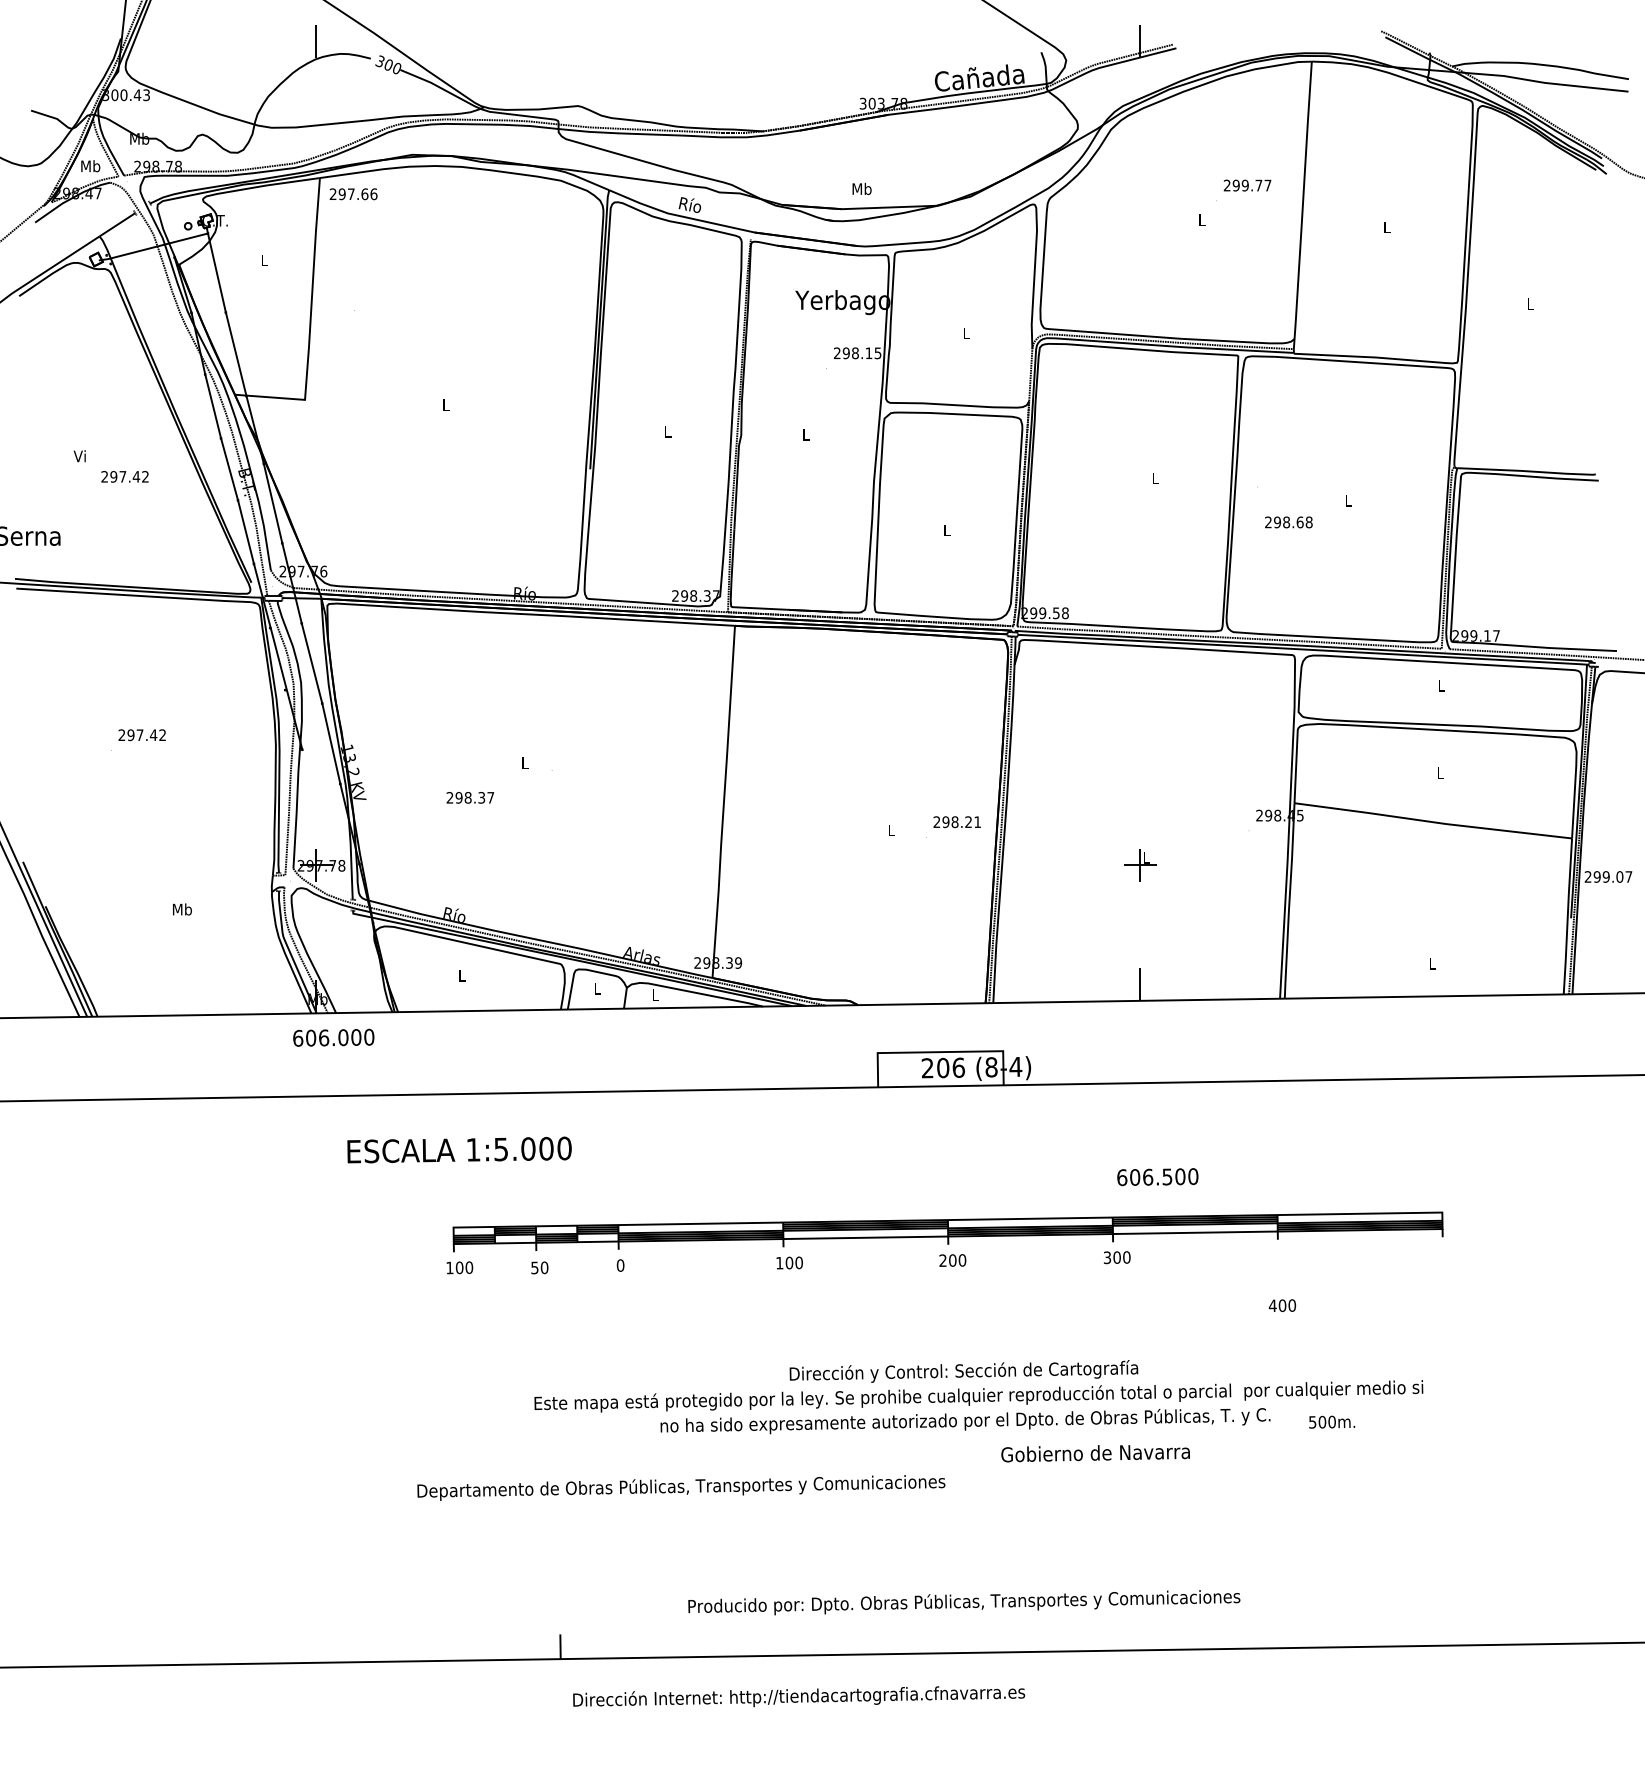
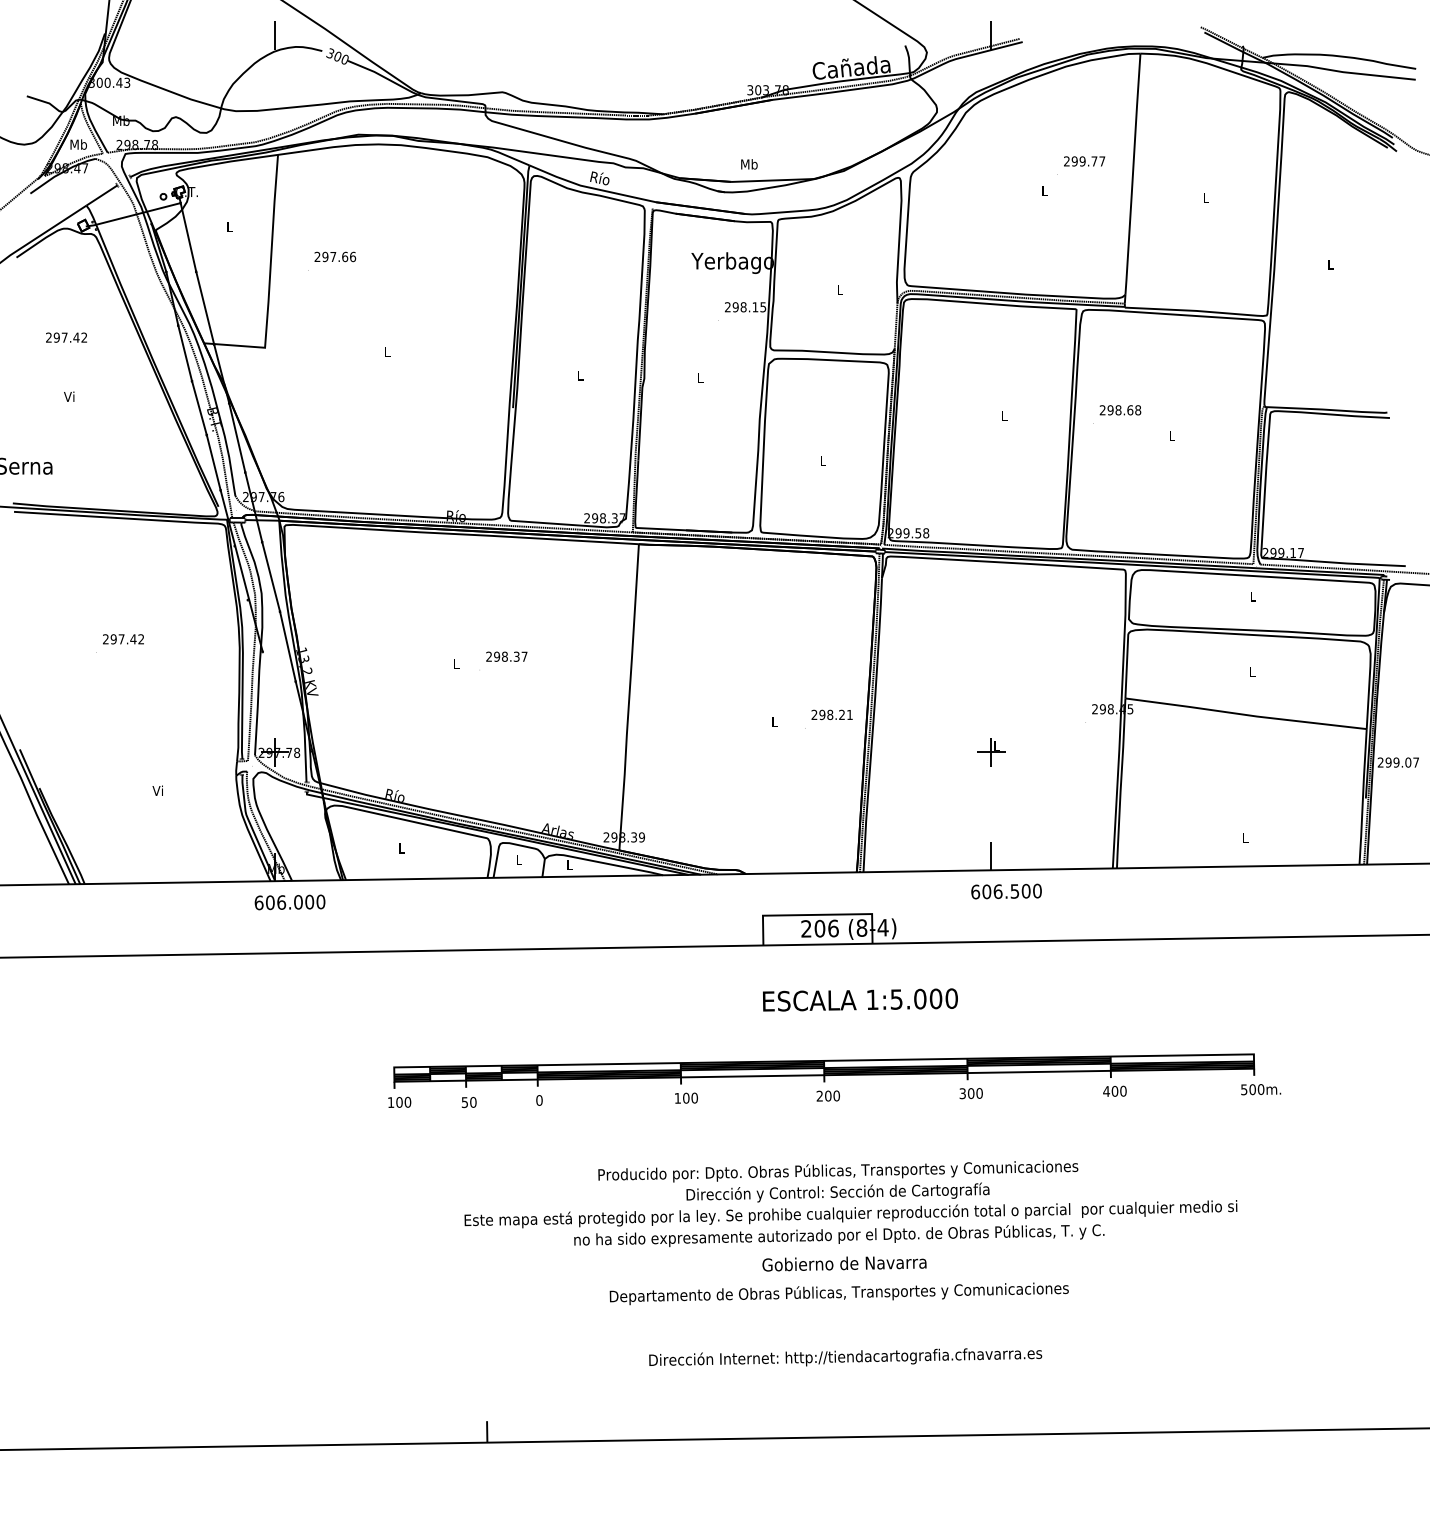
text: (353, 193) -> (335, 256), moved
text: (124, 476) -> (66, 337), moved
text: (1288, 522) -> (1120, 410), moved
text: (469, 797) -> (506, 656), moved
text: (182, 909) -> (158, 790), Mb -> Vi
text: (459, 1149) -> (860, 999), moved
text: (1157, 1177) -> (1006, 891), moved
text: (1281, 1304) -> (1114, 1090), moved
text: (1332, 1422) -> (1261, 1089), moved
text: (1095, 1453) -> (844, 1263), moved
text: (680, 1487) -> (838, 1293), moved
text: (964, 1602) -> (838, 1171), moved
text: (798, 1696) -> (845, 1357), moved

